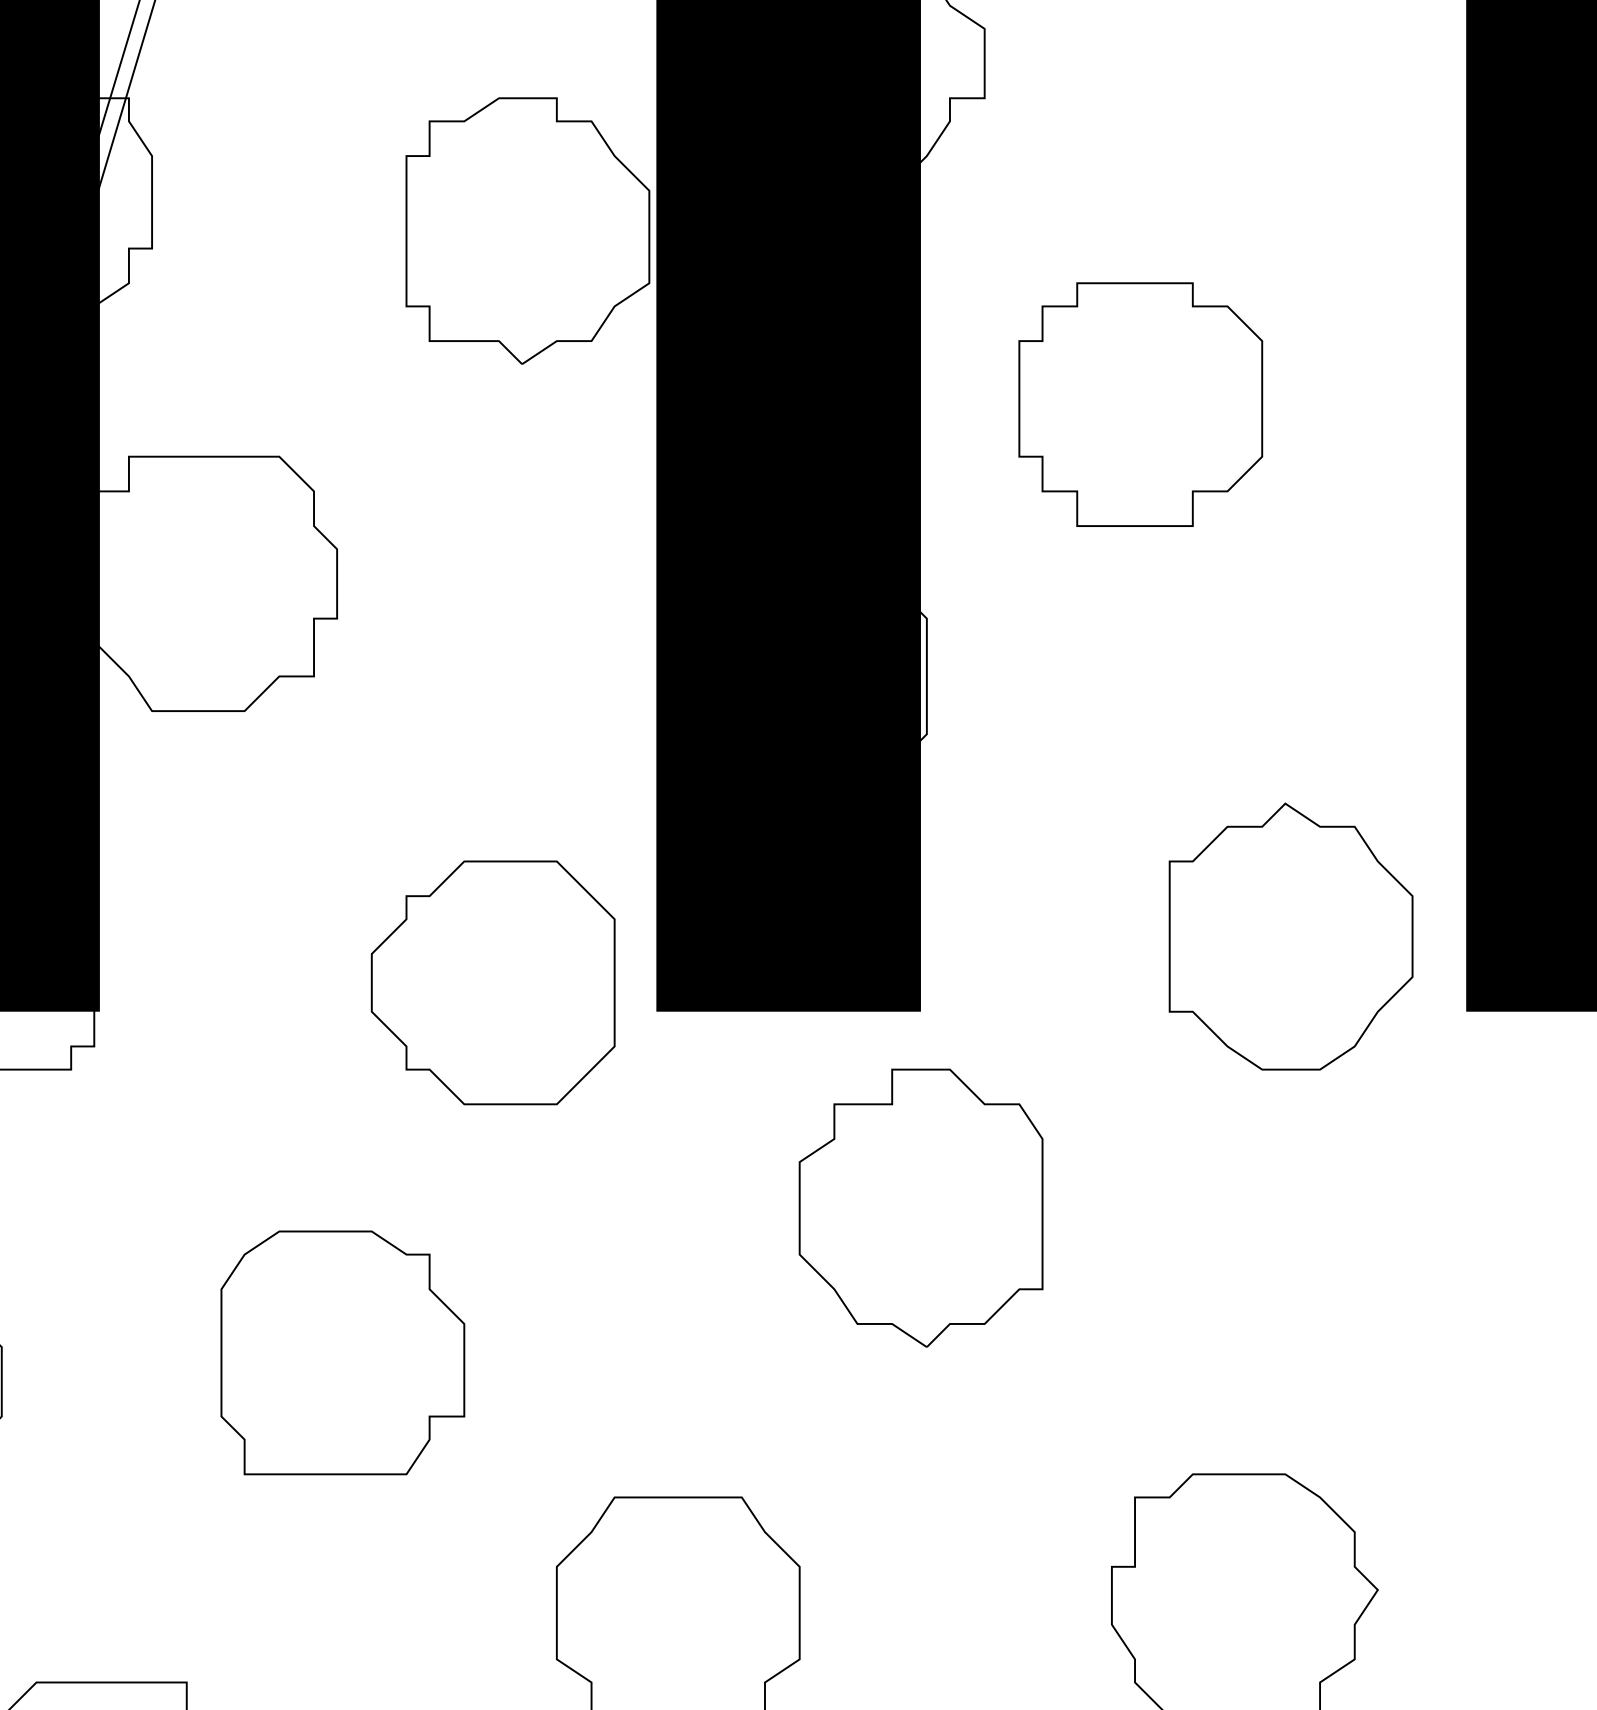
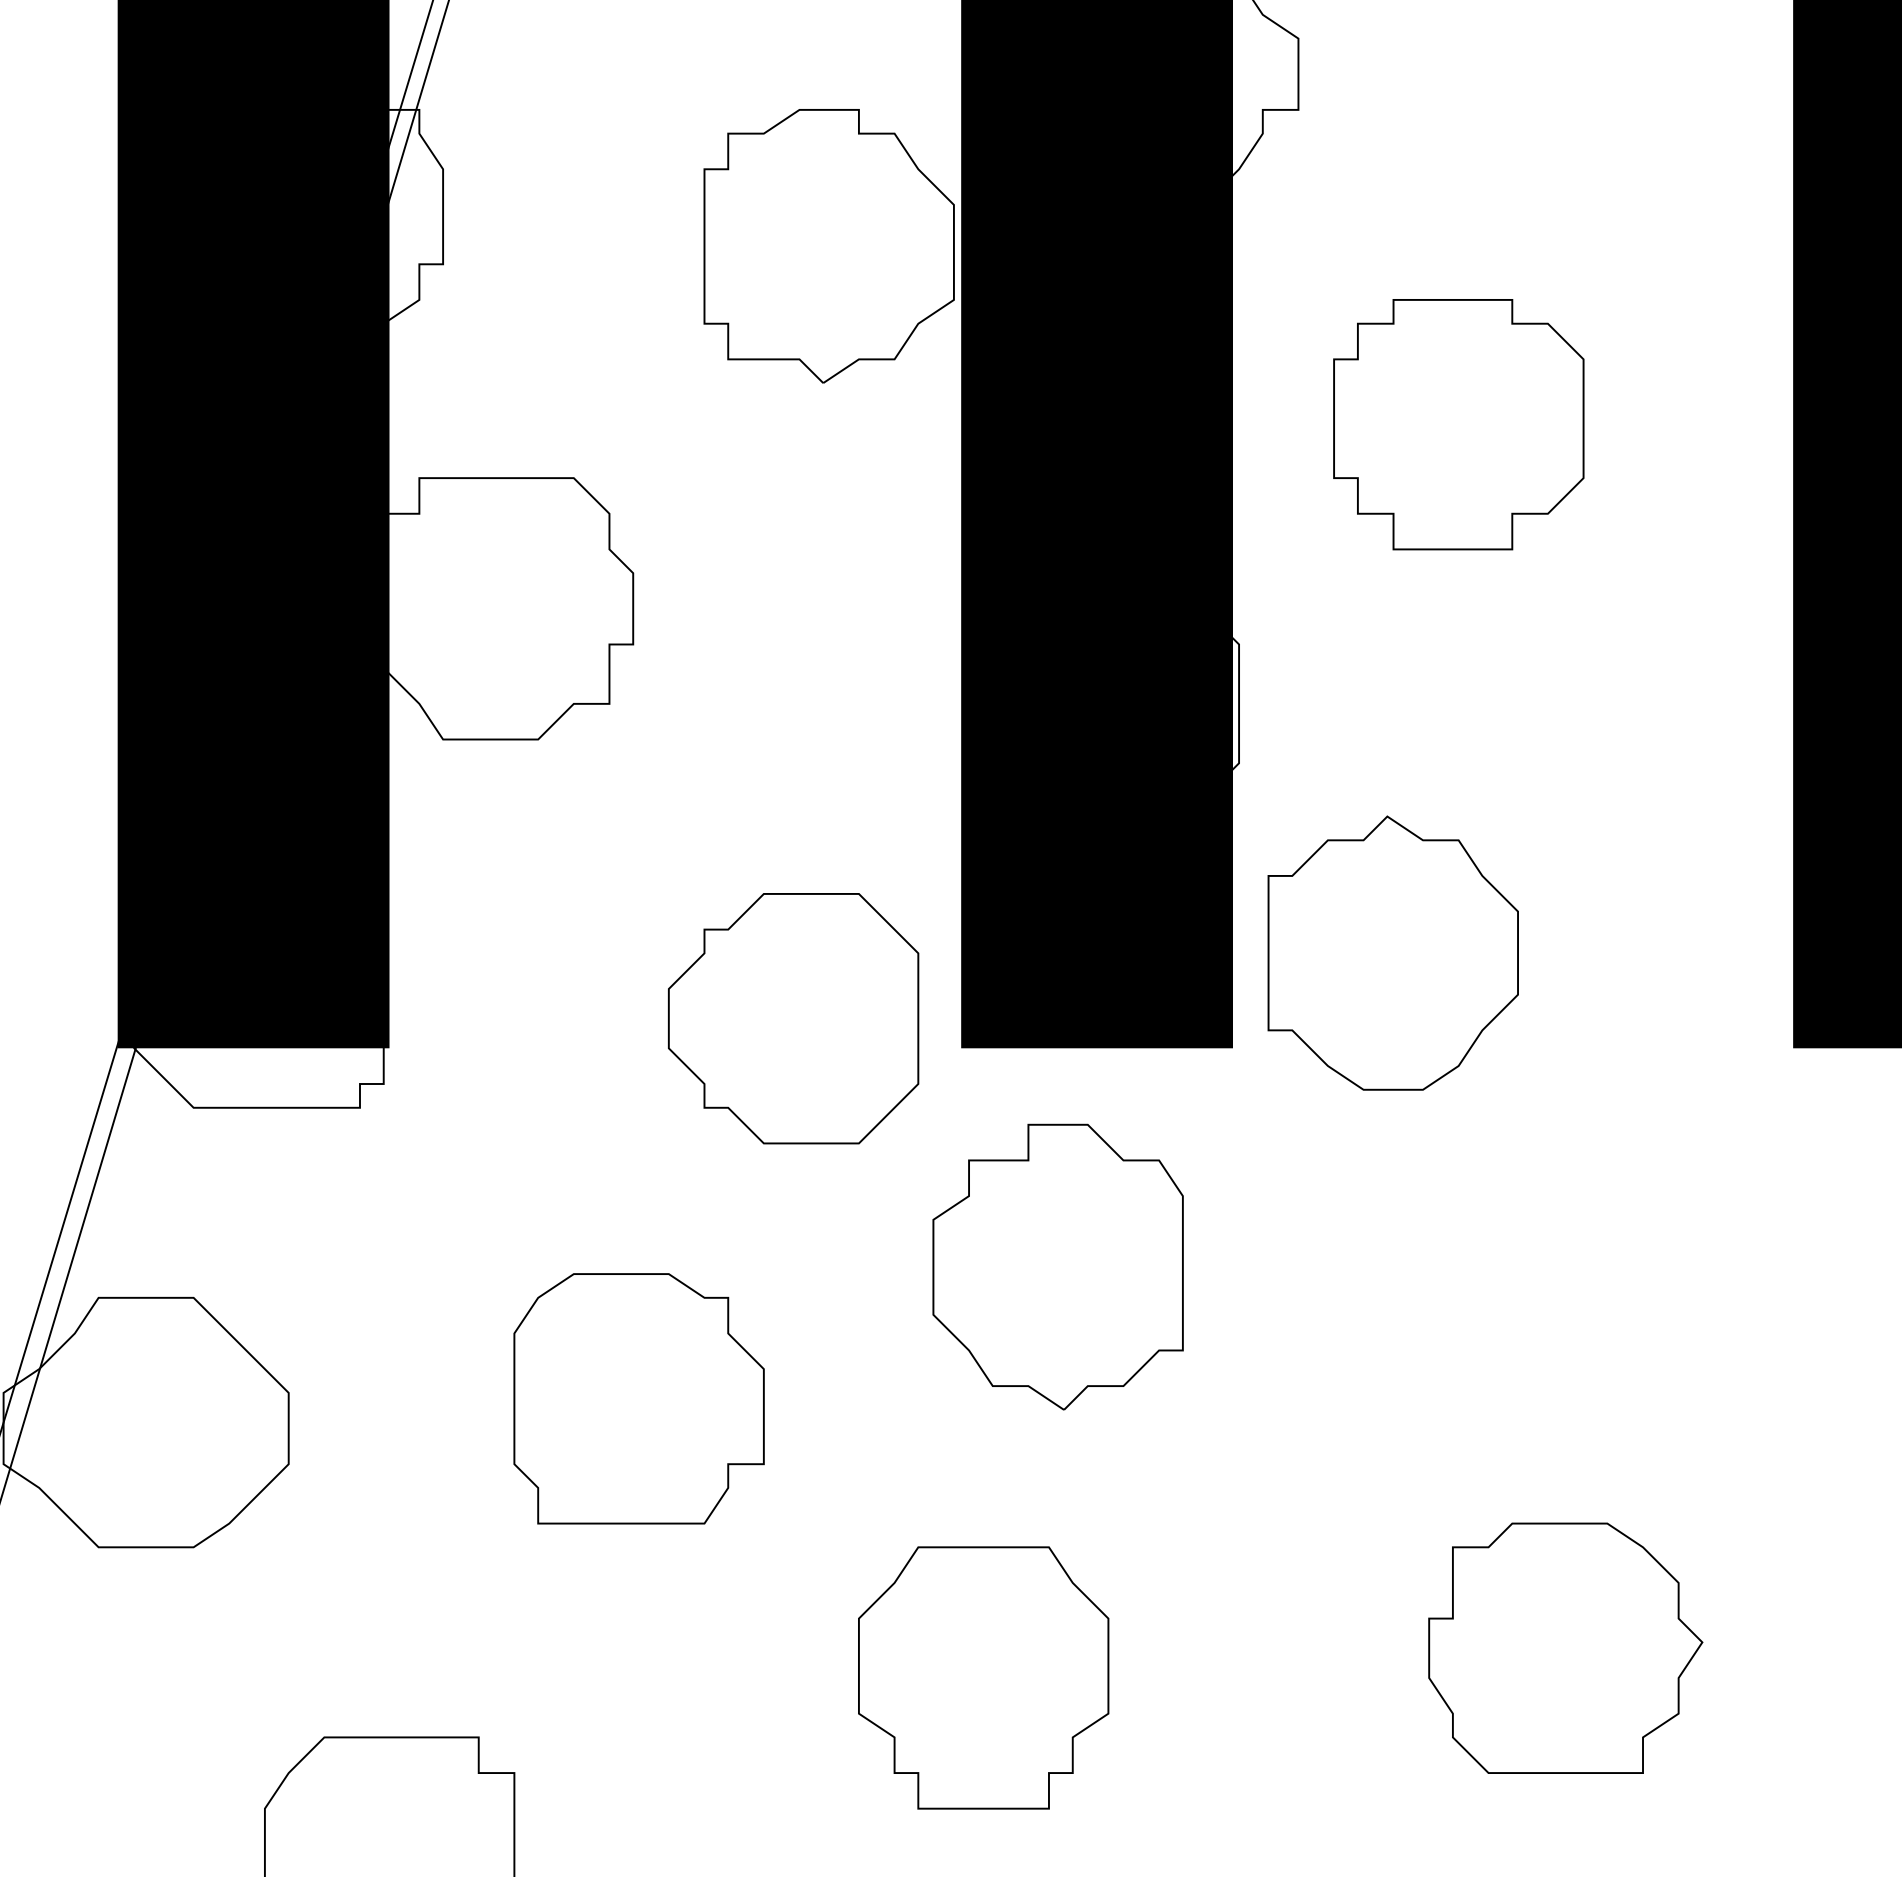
part: (1290, 935) -> (1392, 952), moved
part: (920, 1207) -> (1057, 1266), moved

